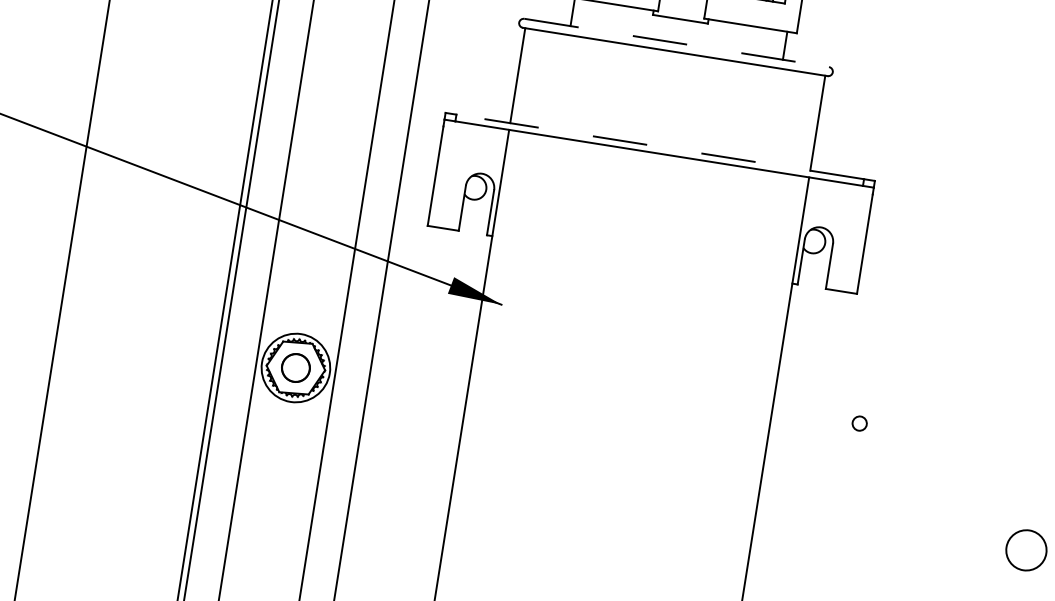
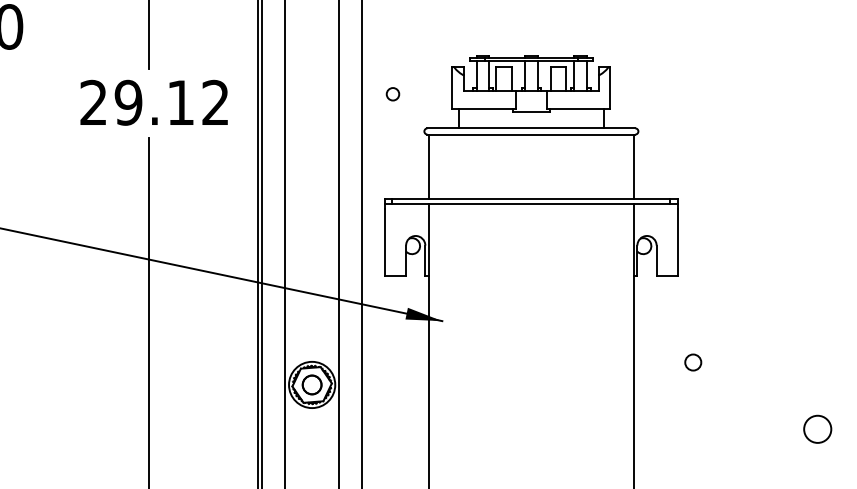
line: (676, 43) -> (531, 128), dashed -> solid
line: (658, 146) -> (530, 199), dashed -> solid
circle: (859, 423) -> (693, 362), size x1.67

